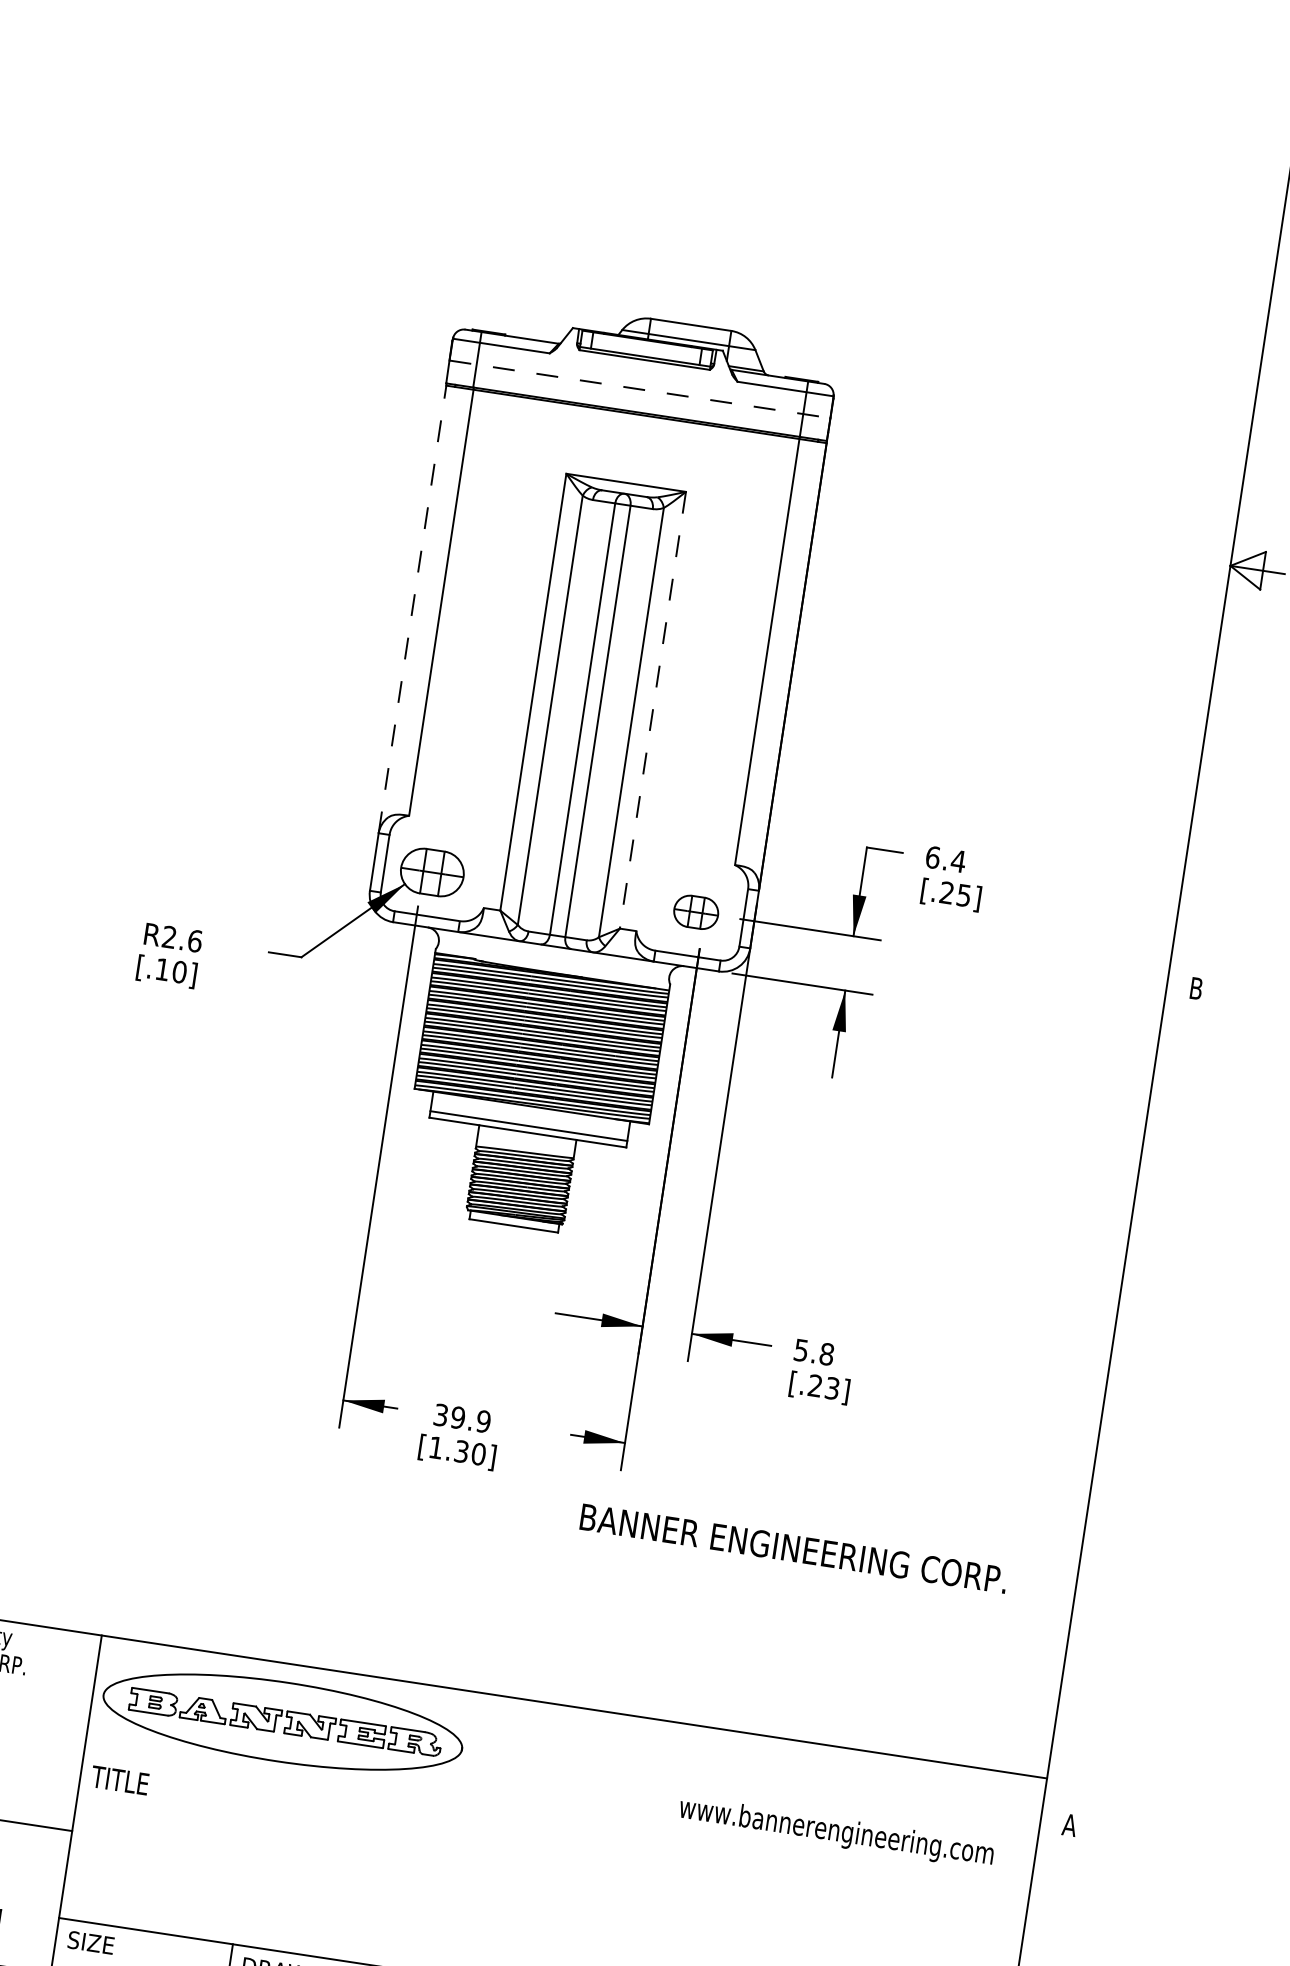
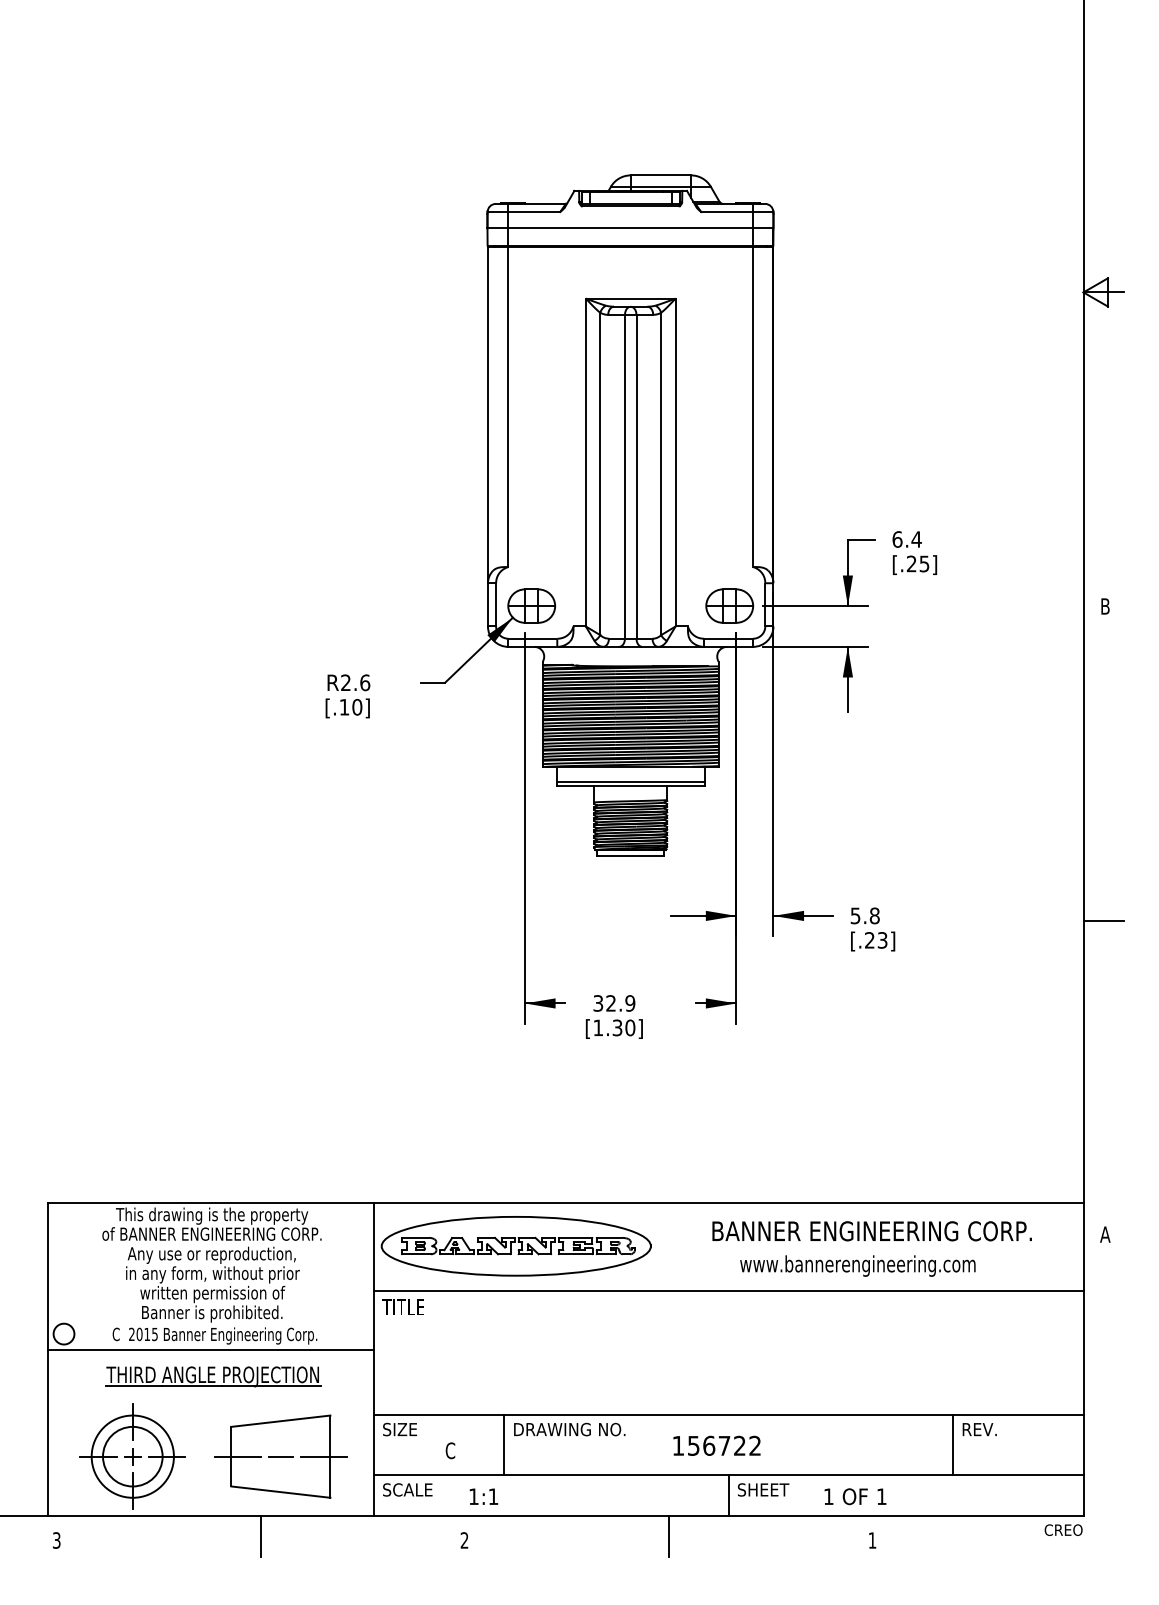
line: (639, 389) -> (630, 228), dashed -> solid
line: (412, 608) -> (487, 414), dashed -> solid
line: (652, 710) -> (675, 462), dashed -> solid
part: (695, 911) -> (729, 605), size x1.43
line: (1130, 1406) -> (1103, 920), added
text: (458, 1417) -> (611, 1003), 39.9 -> 32.9
text: (792, 1548) -> (871, 1231), moved
line: (556, 1823) -> (728, 1290), added
text: (836, 1831) -> (857, 1265), moved

